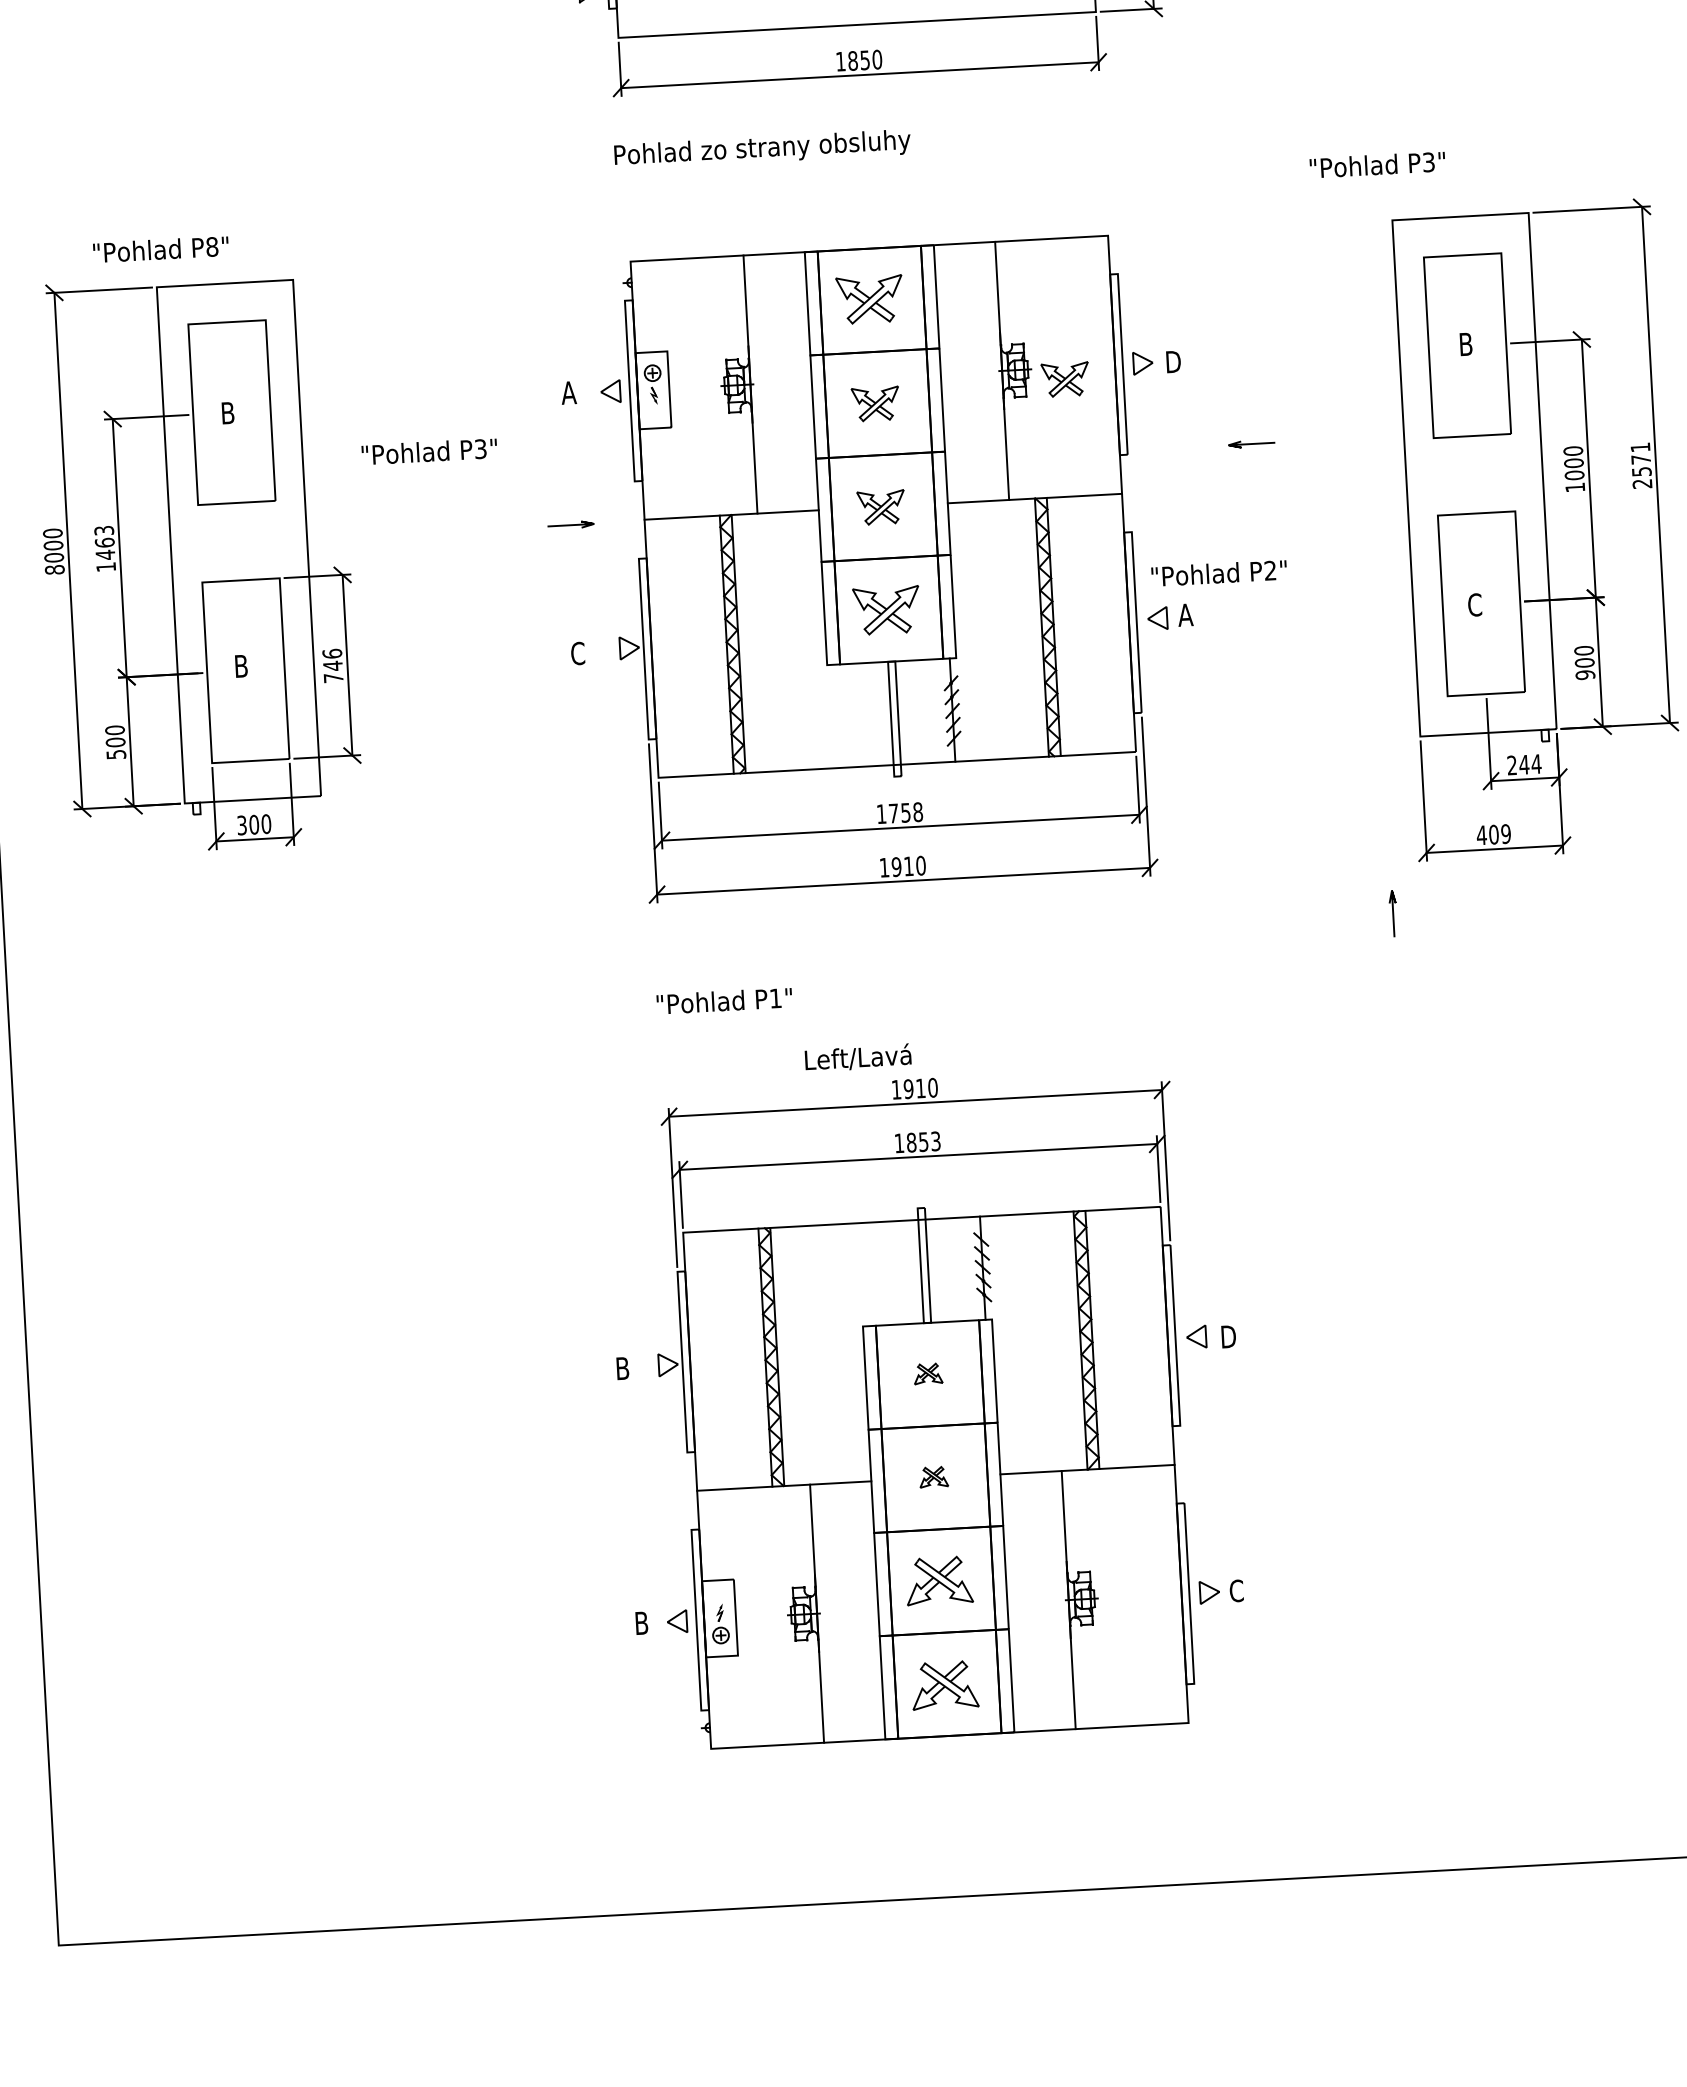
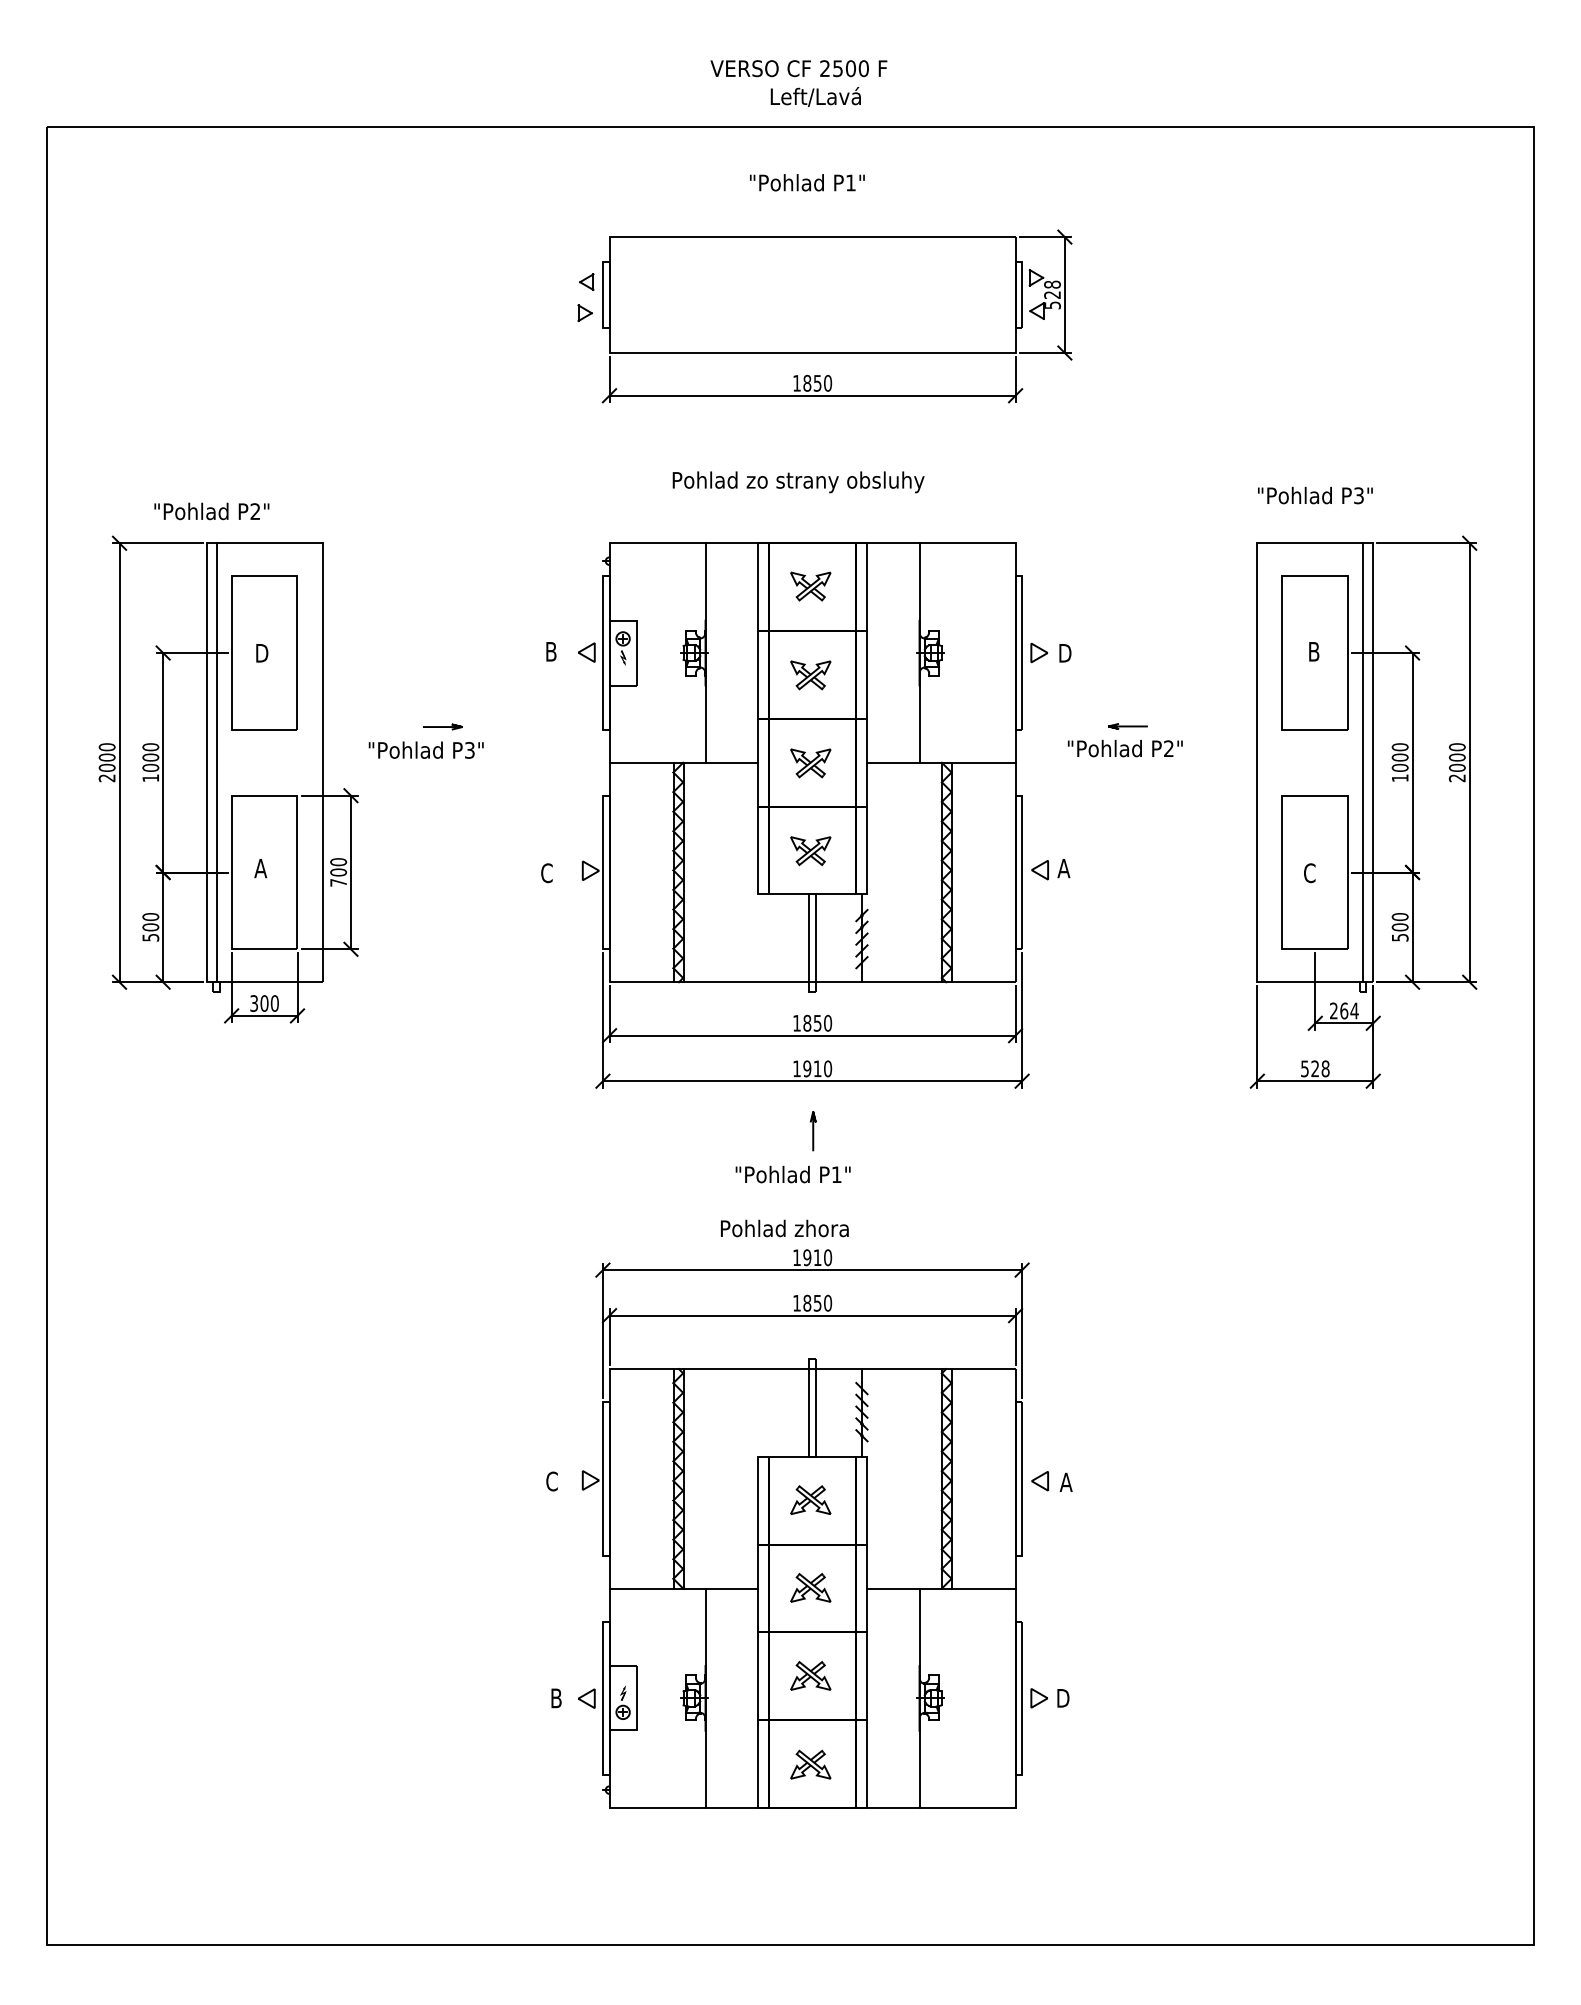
text: (762, 149) -> (798, 482), moved
text: (1377, 164) -> (1315, 495), moved
text: (212, 246) -> (255, 511), P8" -> P2"
part: (869, 299) -> (810, 586), size x0.71
part: (1065, 379) -> (972, 663), removed
text: (568, 392) -> (550, 651), A -> B
text: (230, 413) -> (263, 653), B -> D
text: (428, 450) -> (425, 749), moved
text: (1640, 459) -> (1456, 757), 2571 -> 2000
line: (1531, 471) -> (1363, 762), added
line: (570, 524) -> (442, 726), moved
text: (104, 542) -> (150, 757), 1463 -> 1000
line: (182, 544) -> (216, 762), added
text: (54, 570) -> (106, 778), 8000 -> 2000
text: (1219, 573) -> (1125, 748), moved
part: (886, 611) -> (810, 851), size x0.71
text: (332, 660) -> (338, 867), 746 -> 700
text: (240, 666) -> (260, 868), B -> A
text: (1584, 674) -> (1399, 937), 900 -> 500
text: (1524, 764) -> (1344, 1010), 244 -> 264
text: (905, 811) -> (817, 1022), 1758 -> 1850
text: (1493, 834) -> (1314, 1068), 409 -> 528
line: (1392, 914) -> (812, 1131), moved
text: (723, 1001) -> (792, 1174), moved
text: (881, 1056) -> (785, 1228), Left/Lavá -> Pohlad zhora
text: (936, 1140) -> (828, 1302), 1853 -> 1850
text: (1227, 1335) -> (1066, 1481), D -> A
text: (622, 1368) -> (551, 1481), B -> C
part: (927, 1373) -> (810, 1499), size x1.67
part: (933, 1476) -> (810, 1587), size x1.67
part: (939, 1580) -> (810, 1675), size x0.71
text: (1236, 1590) -> (1062, 1697), C -> D
part: (944, 1684) -> (810, 1764), size x0.71

